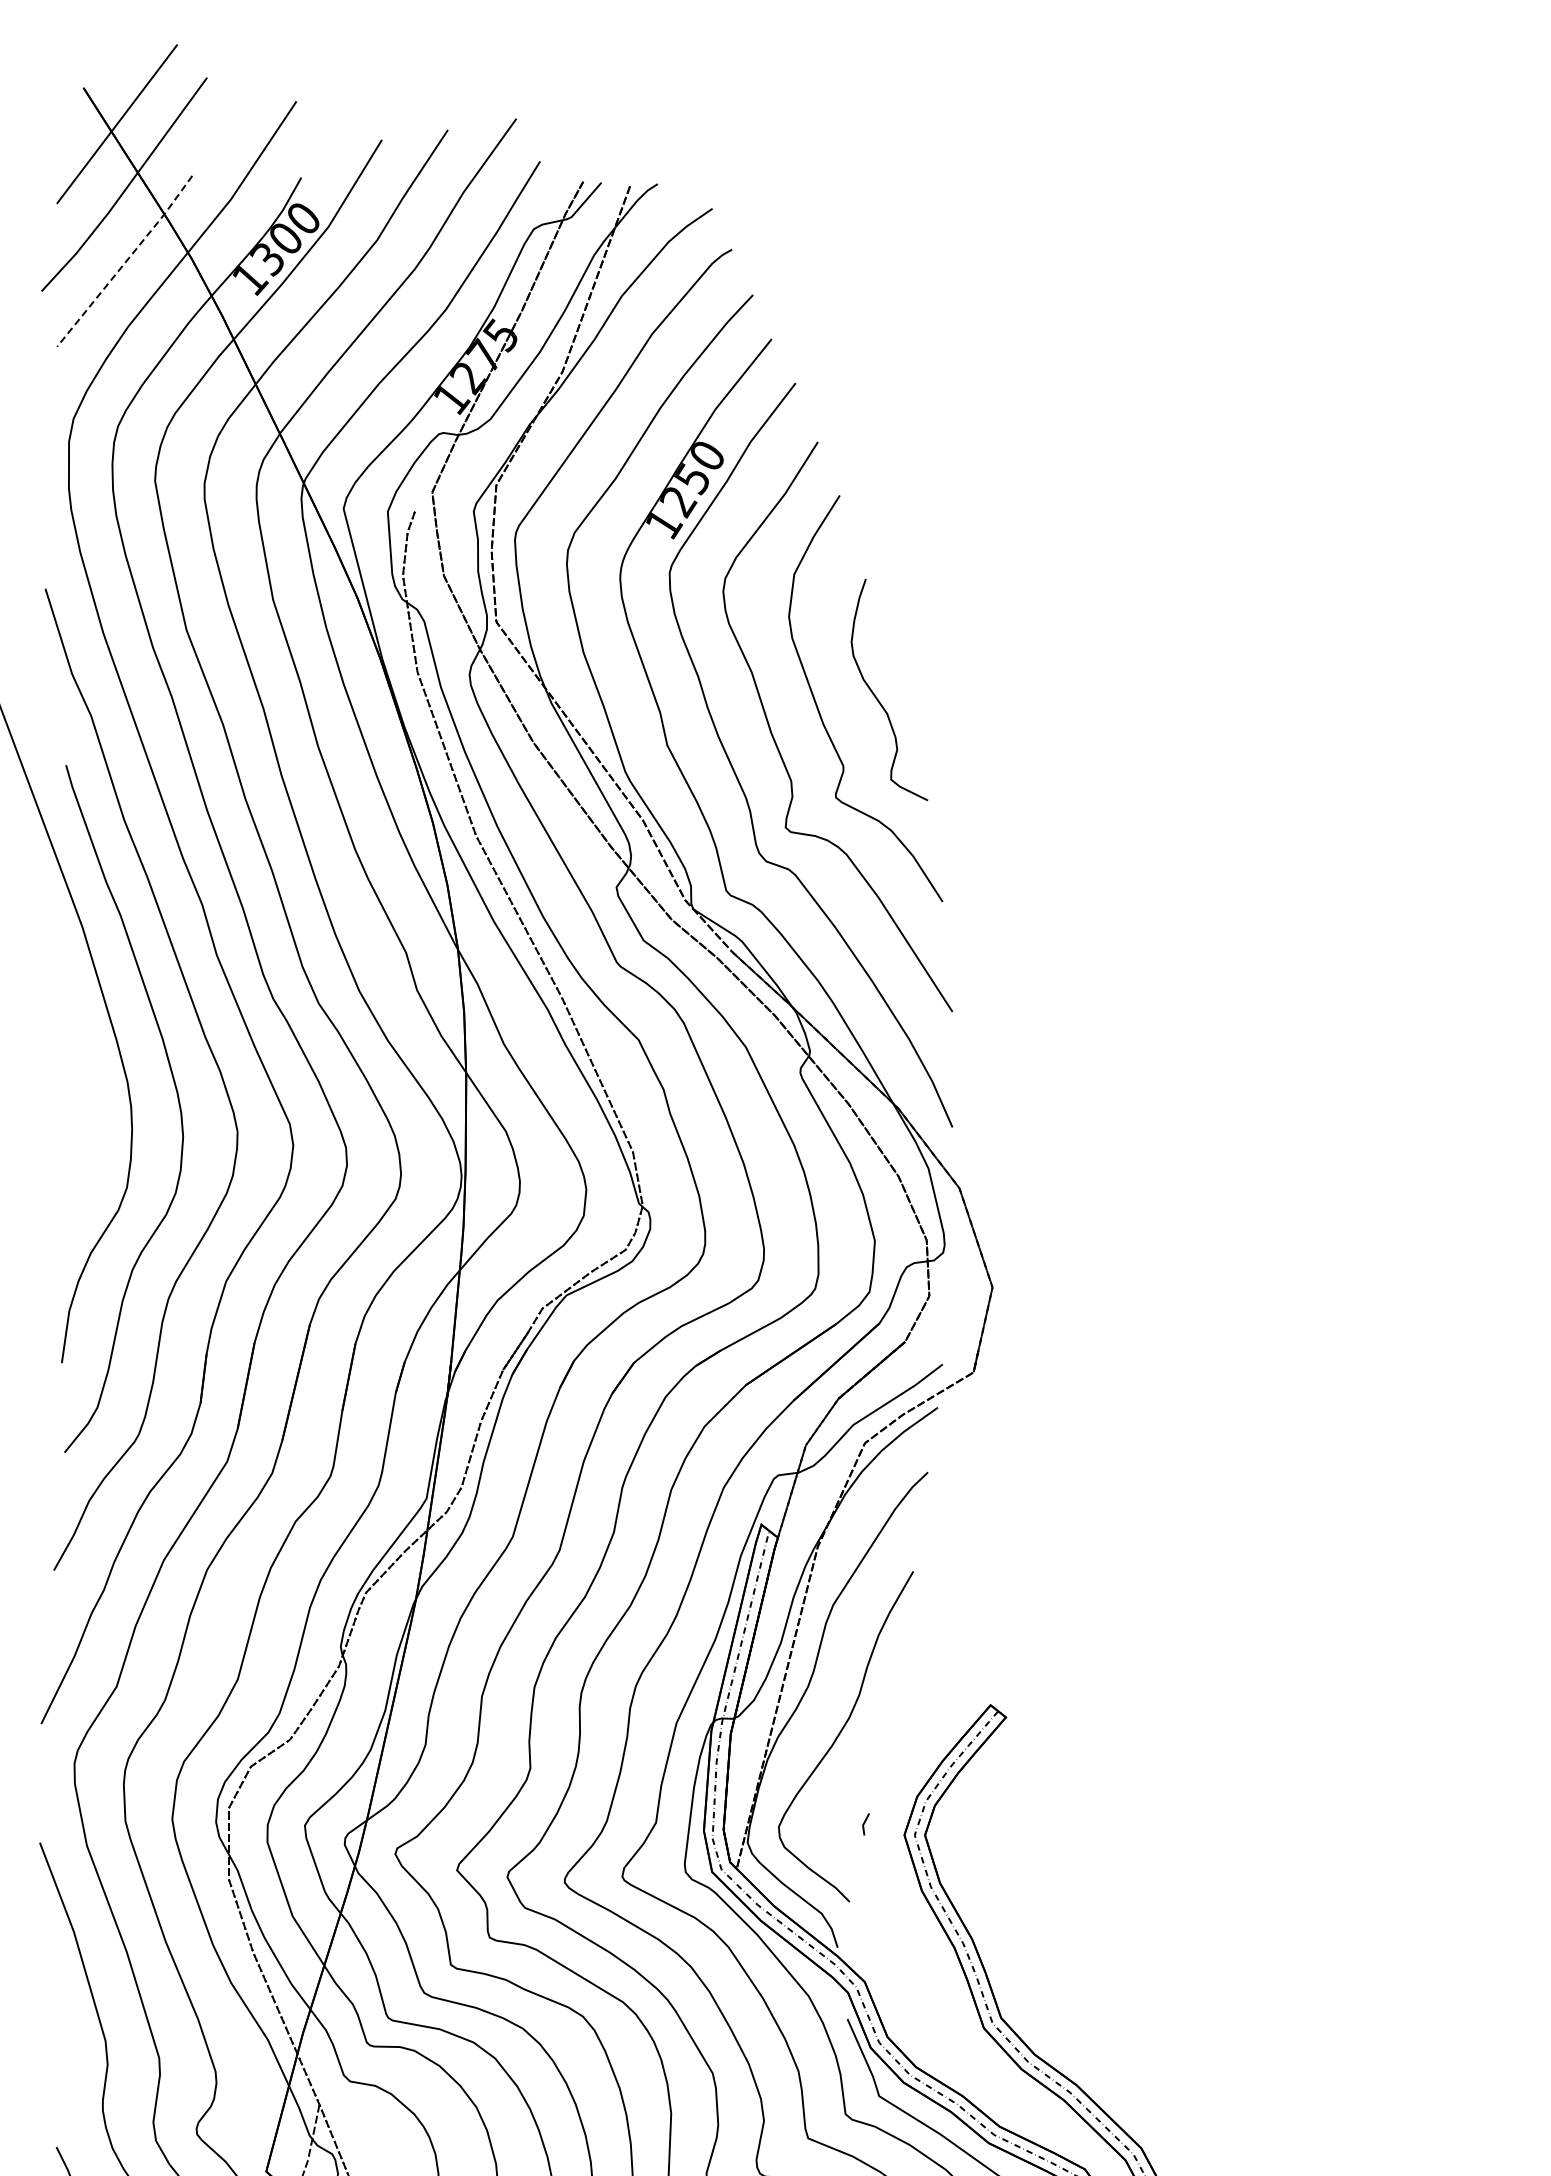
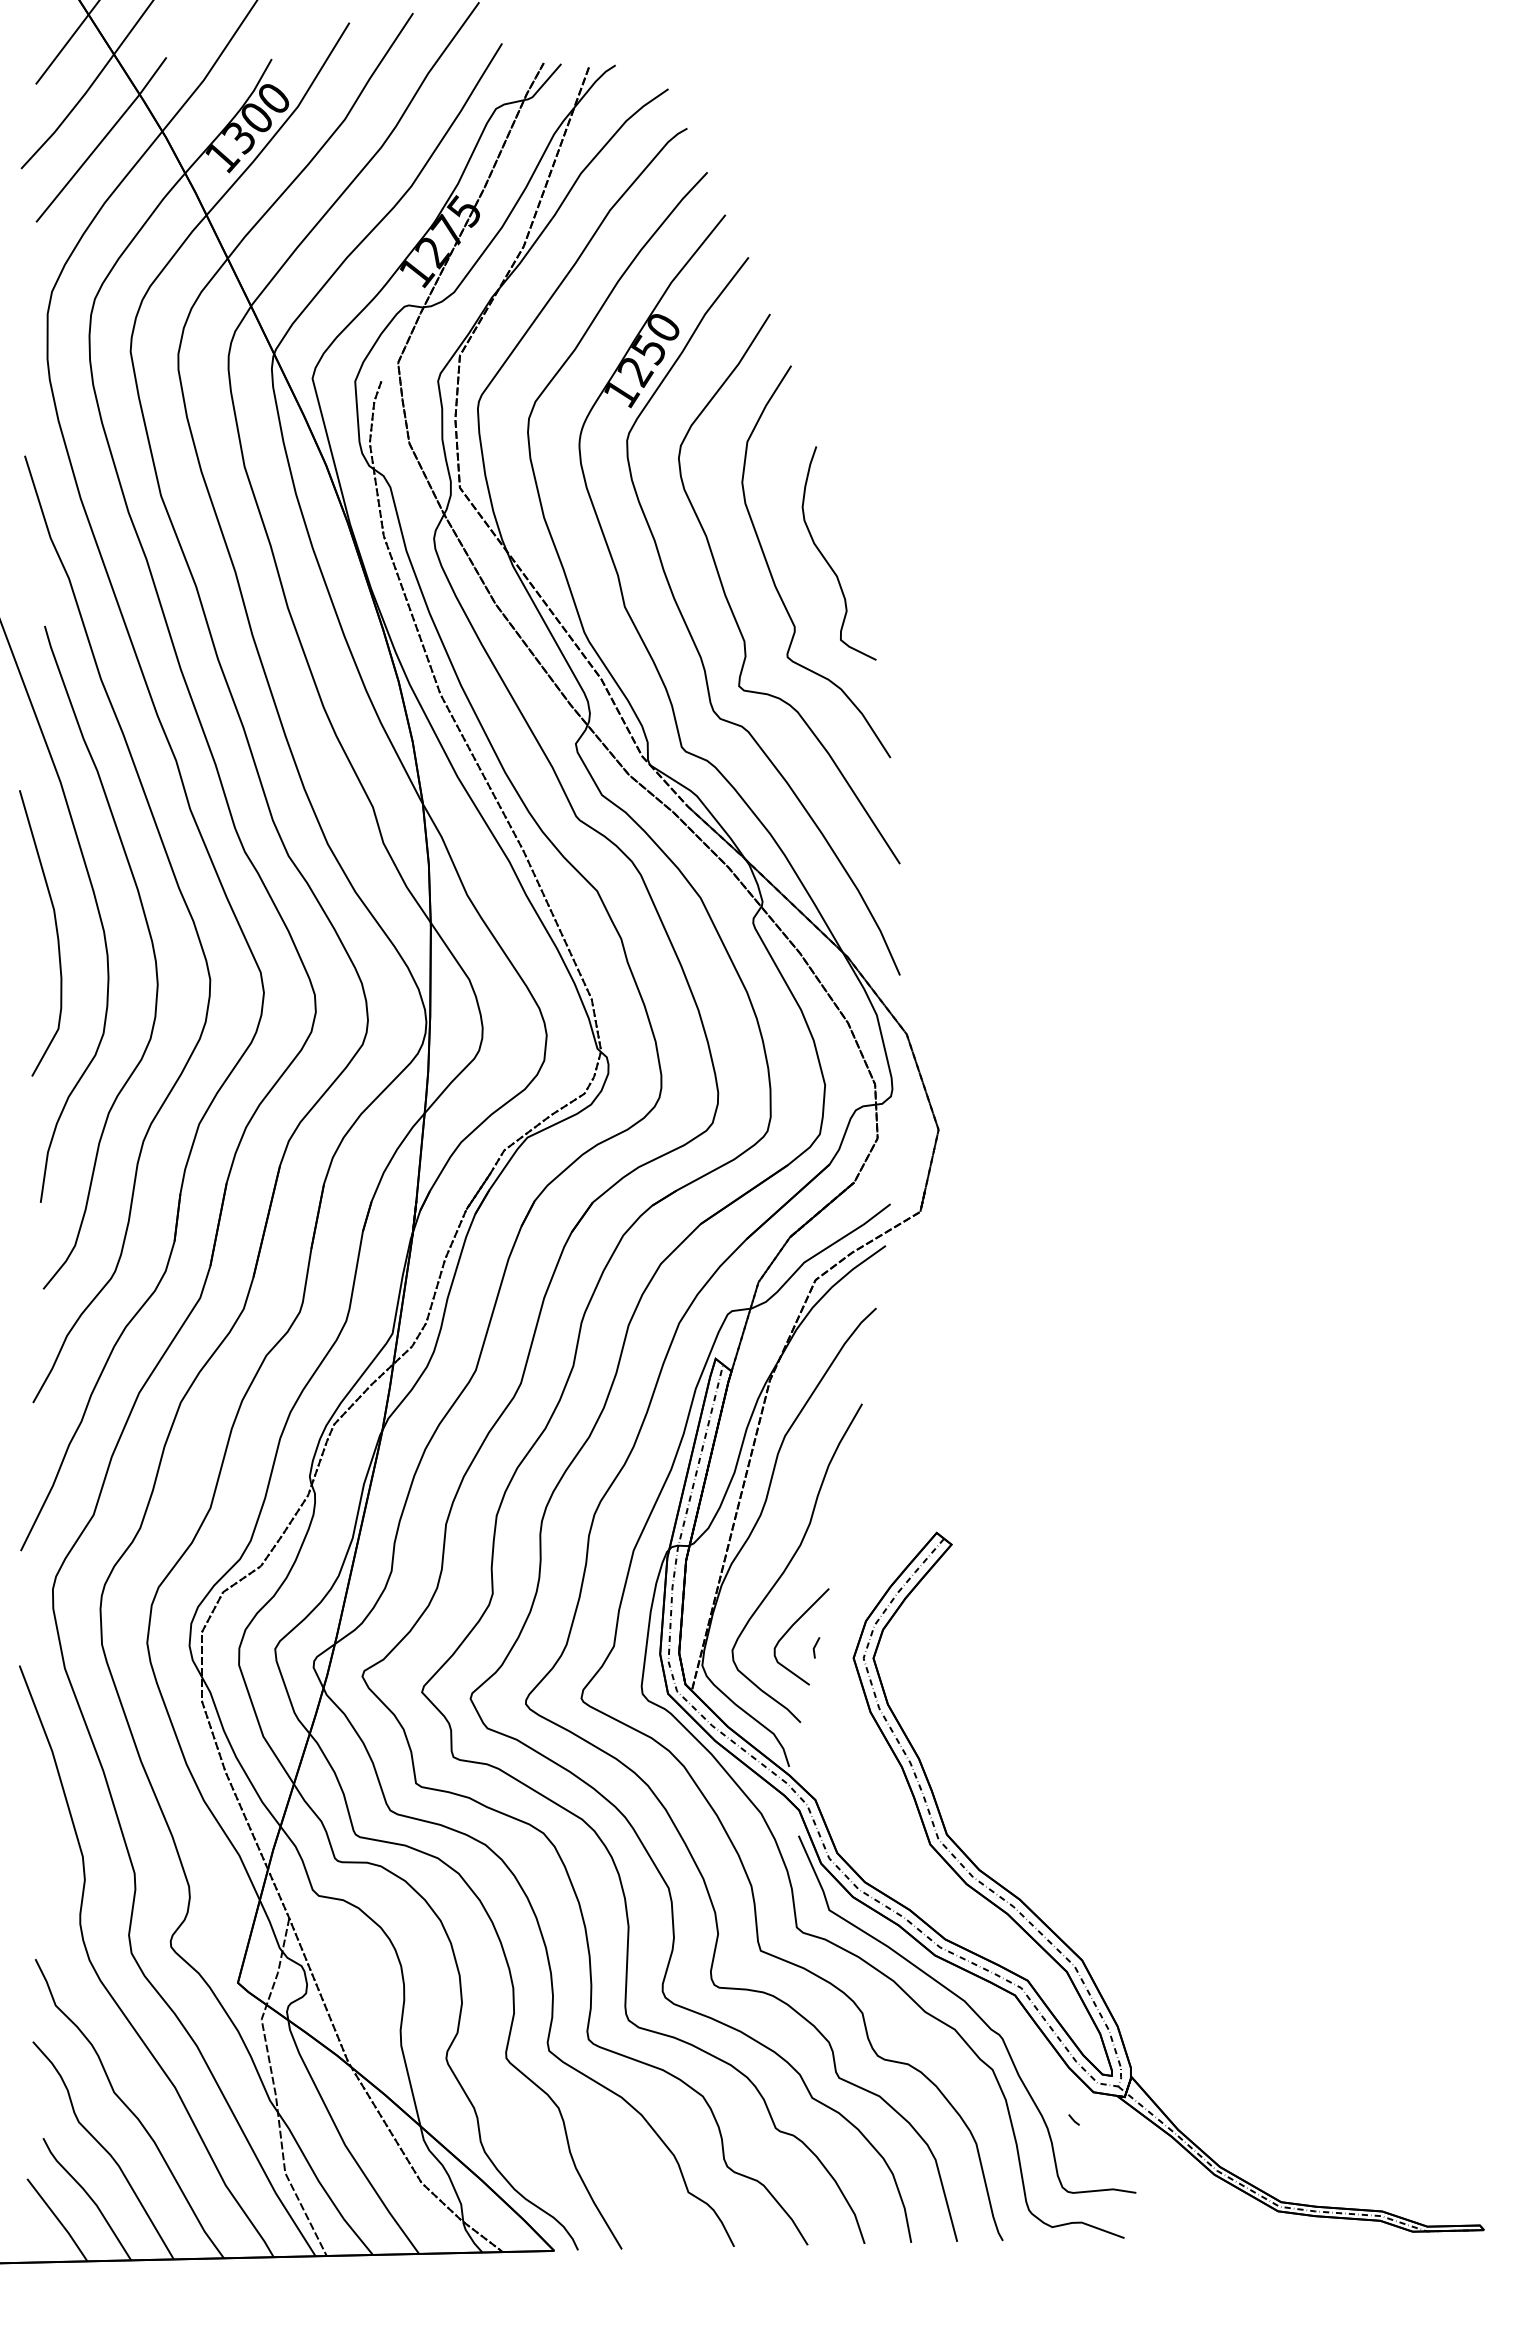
line: (125, 261) -> (102, 140), dashed -> solid
curve: (77, 1078) -> (55, 928), added
curve: (841, 1803) -> (792, 1627), added

